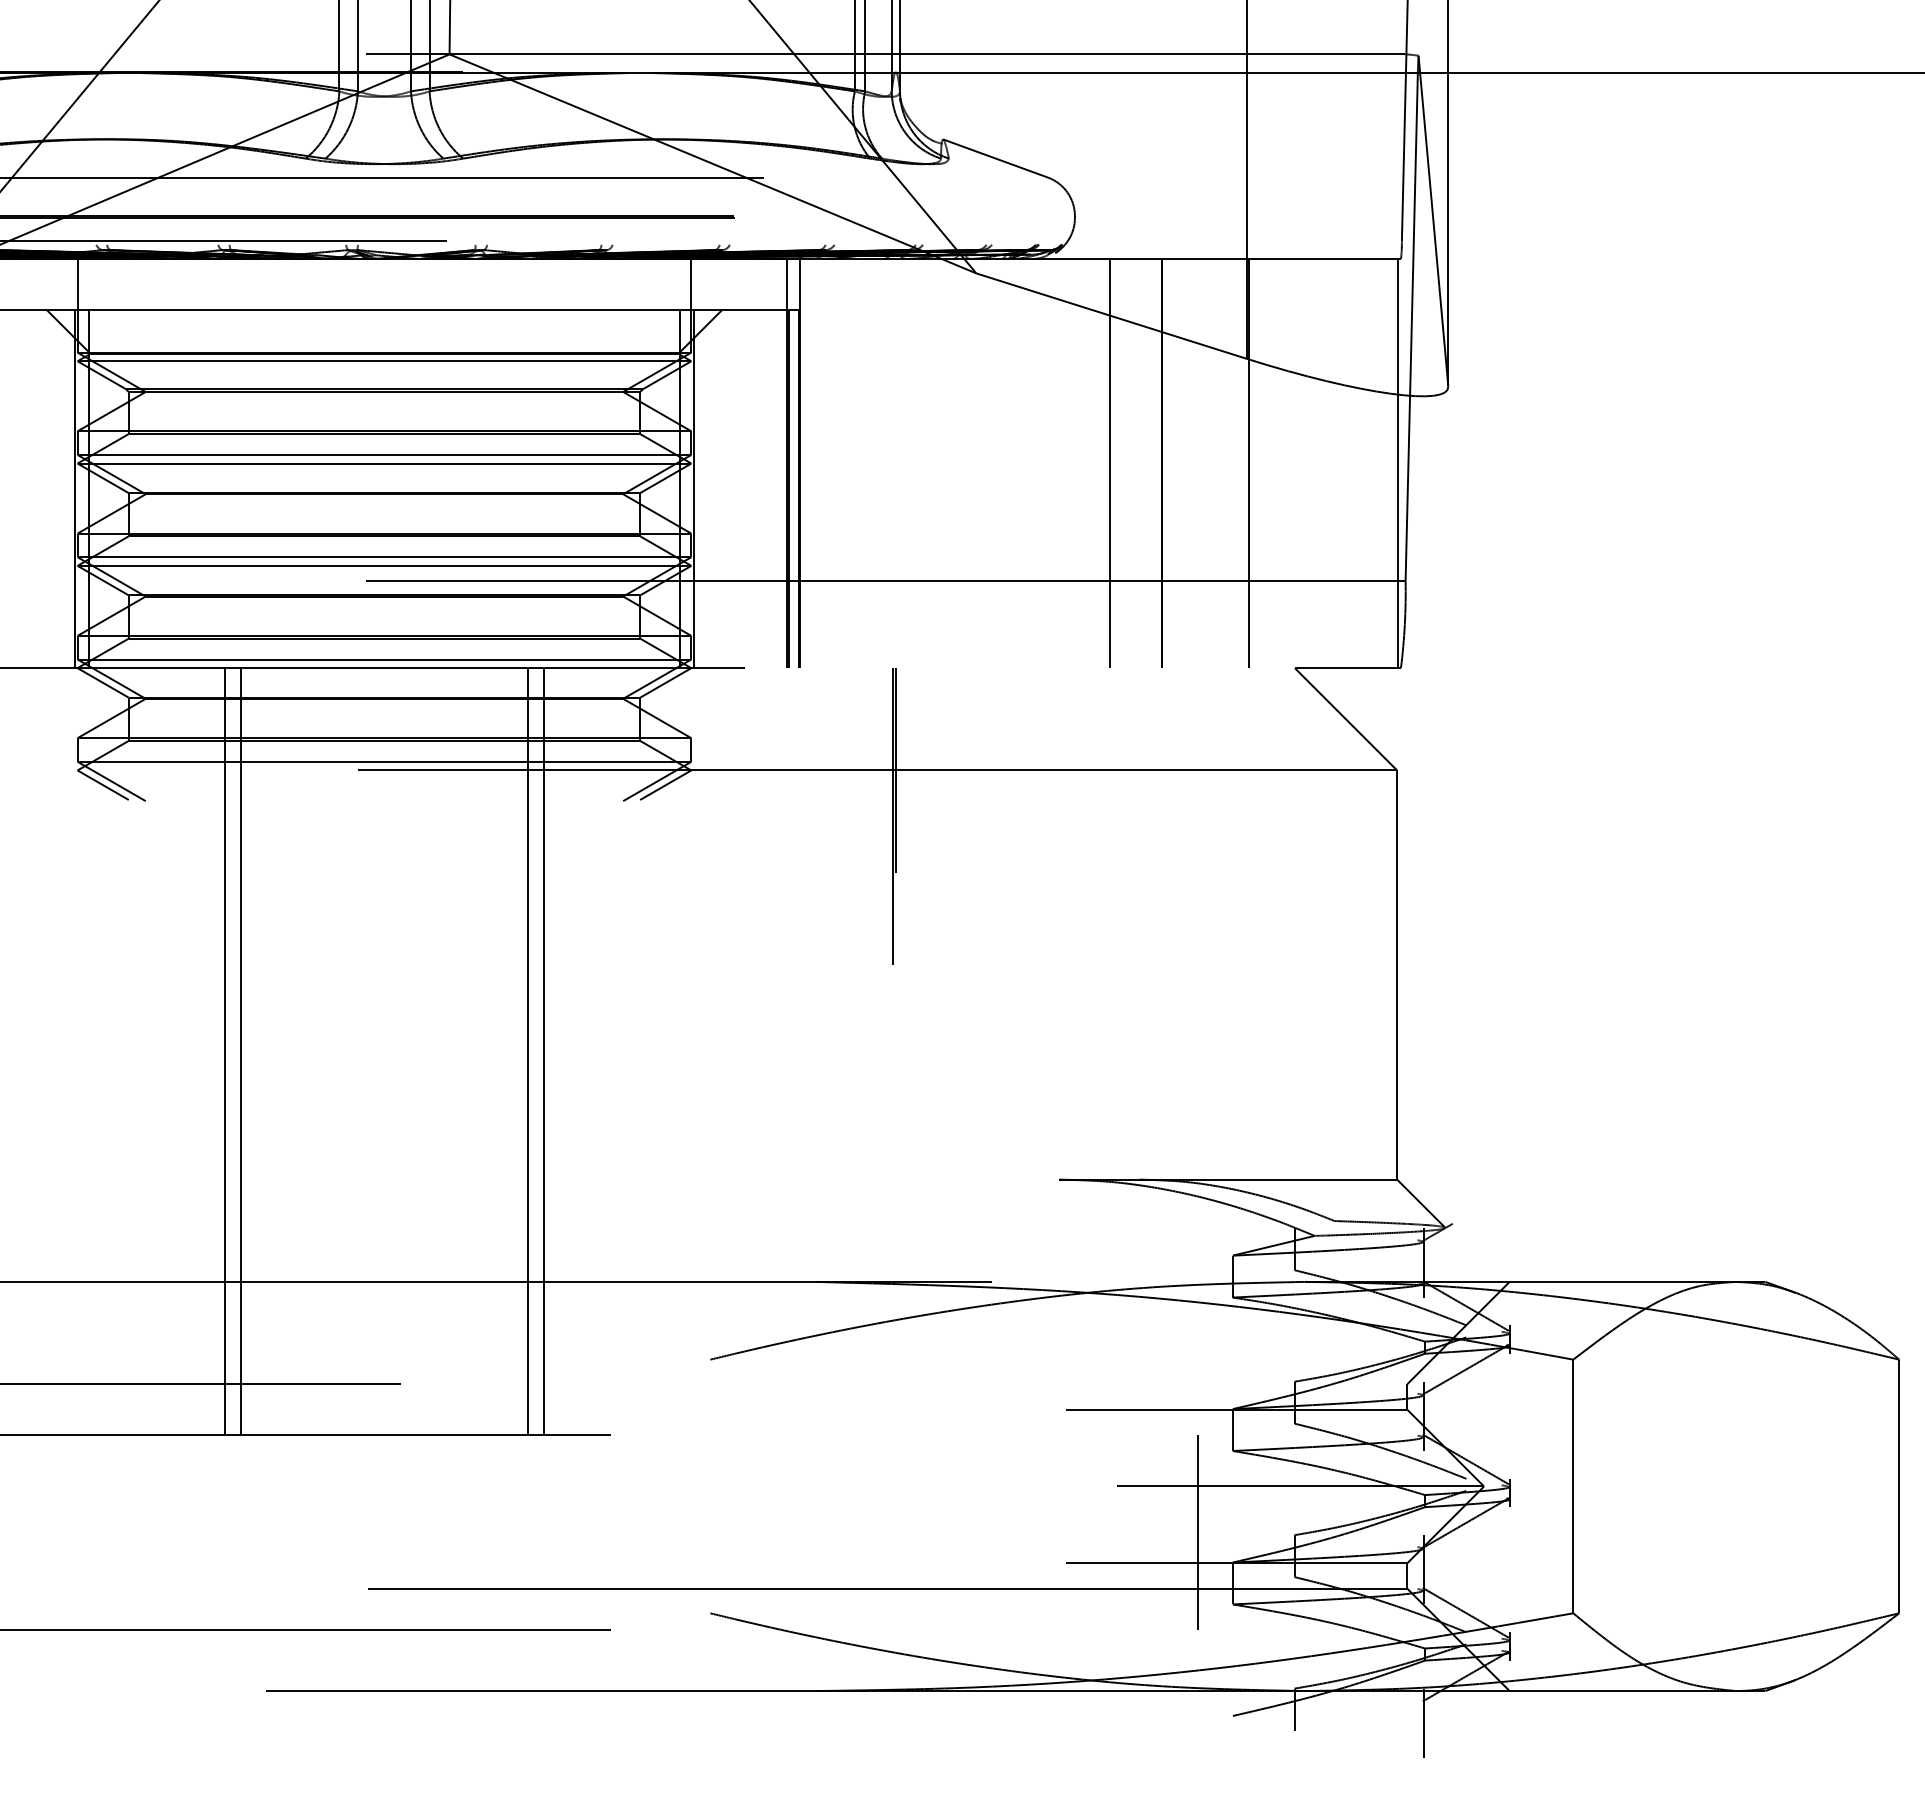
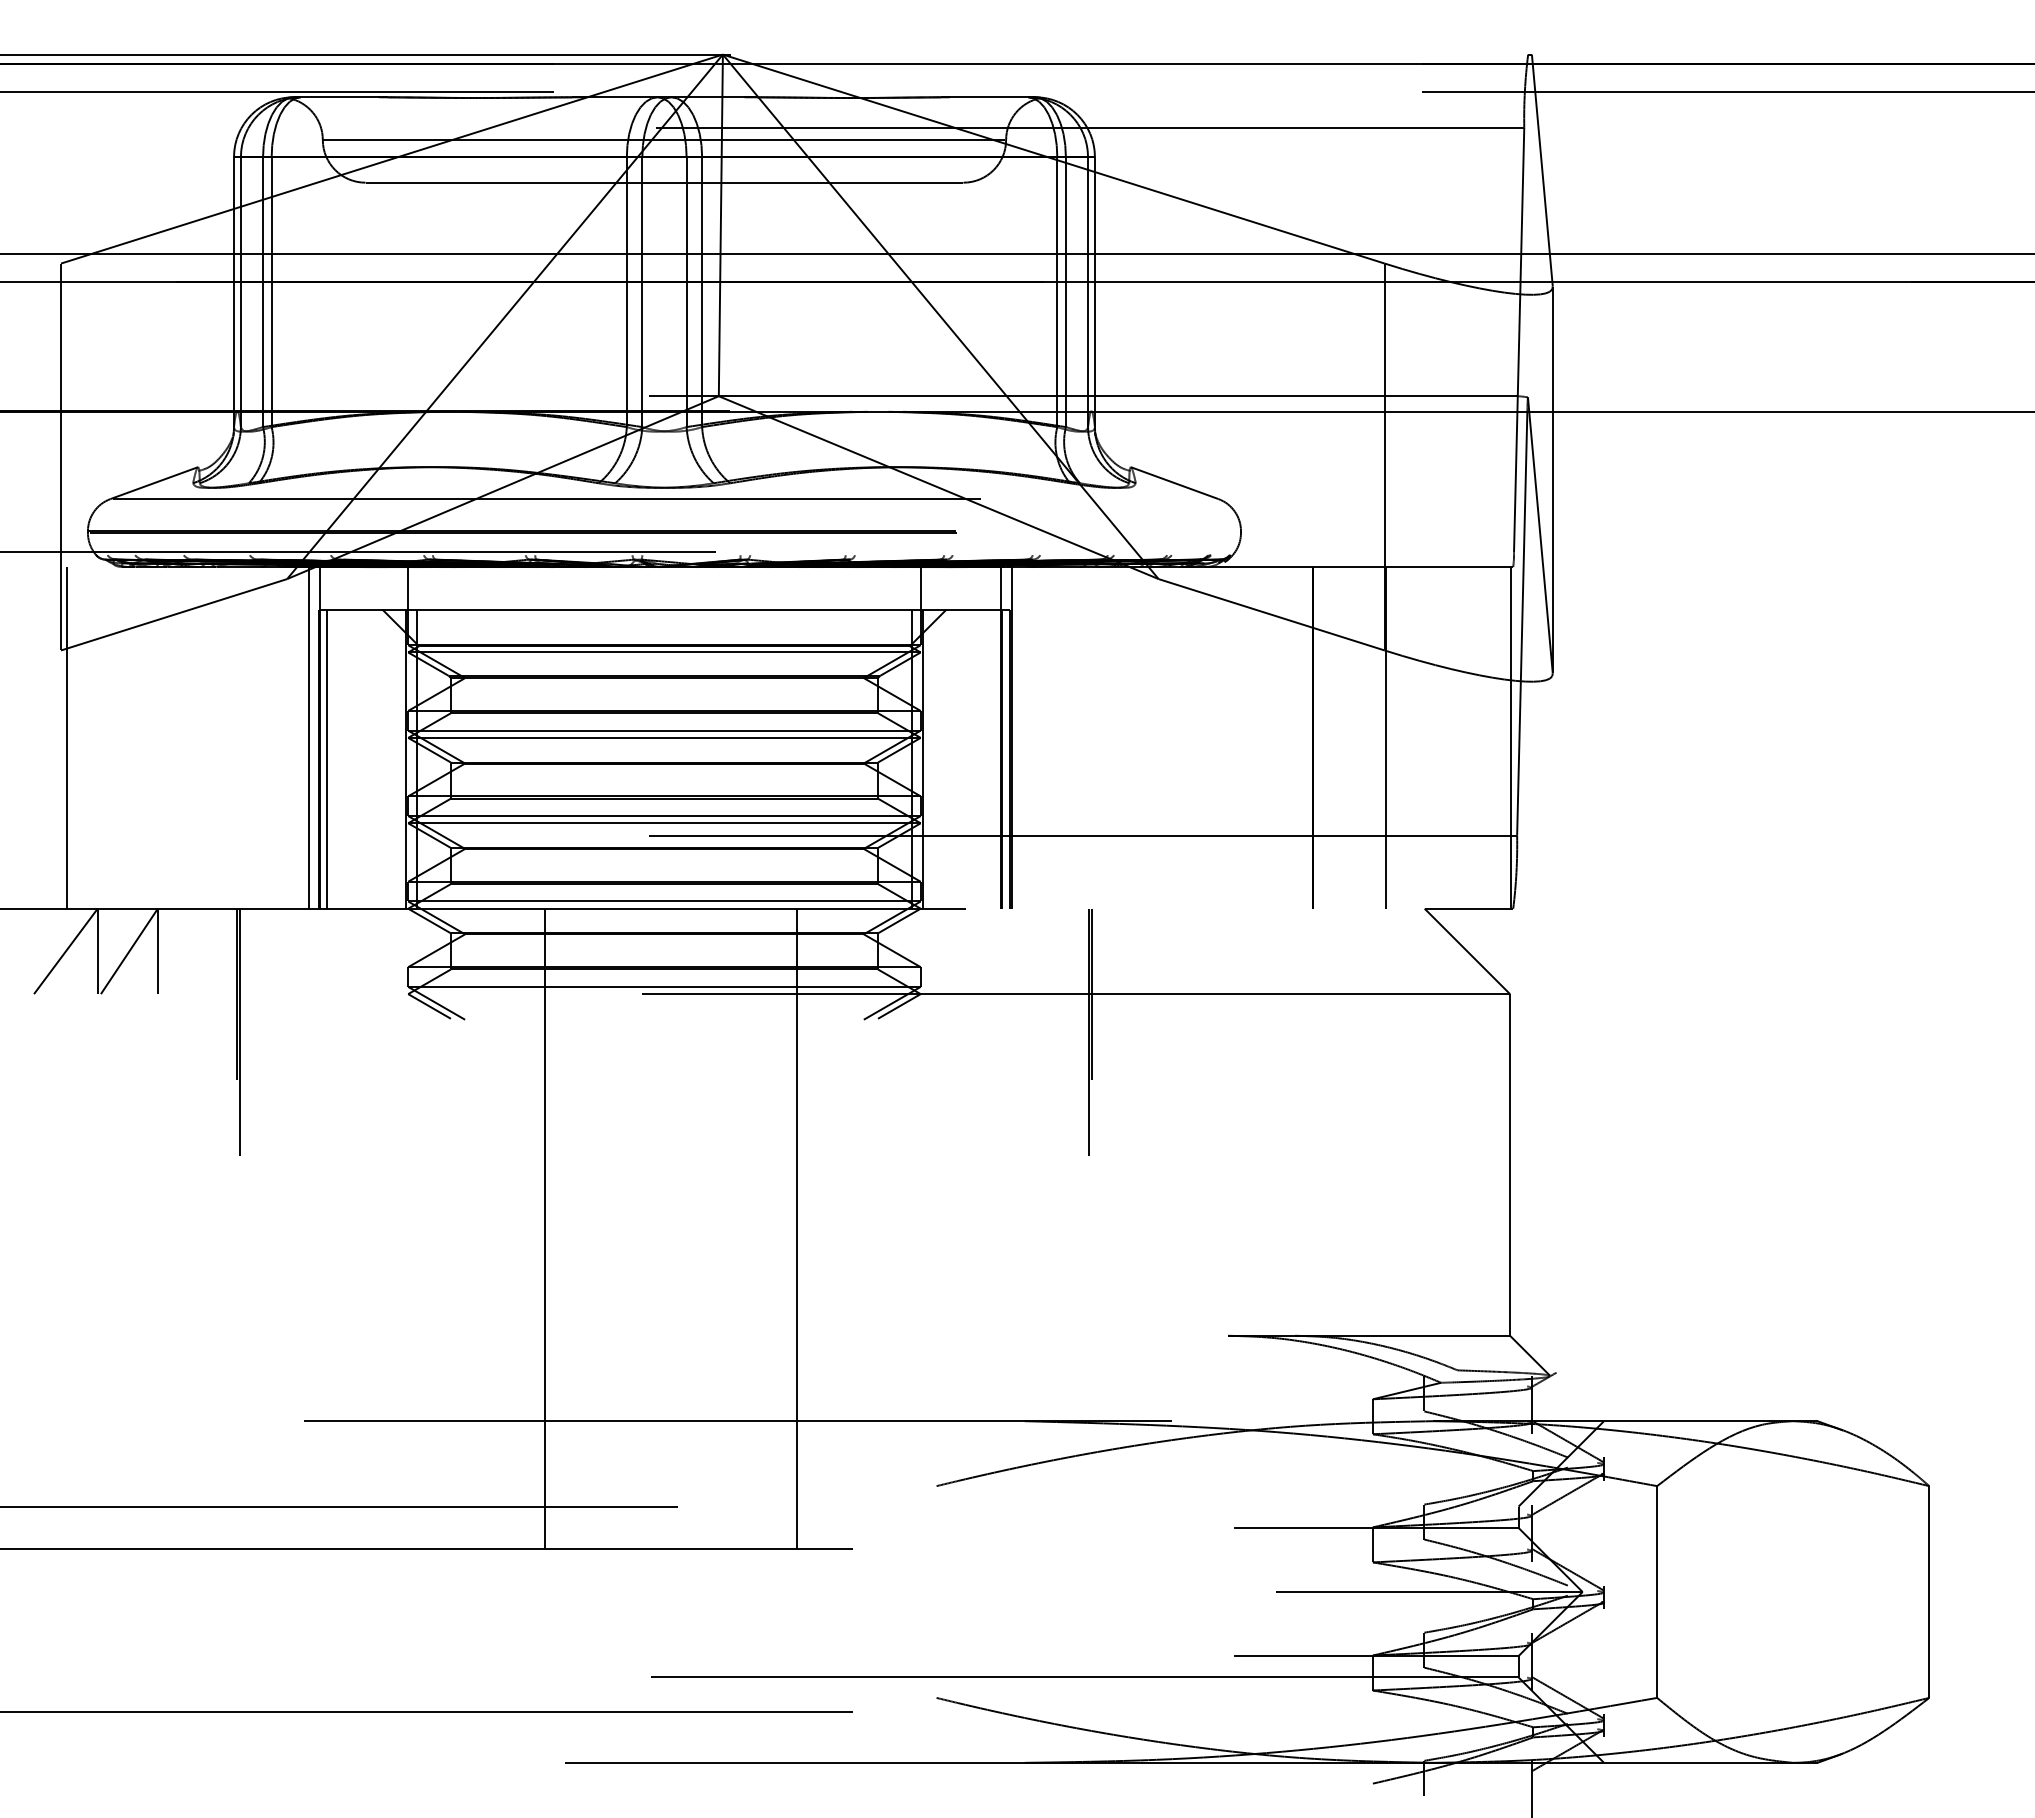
line: (1110, 463) -> (1270, 737), removed
line: (225, 1051) -> (531, 1228), removed
line: (528, 1051) -> (784, 1228), removed
line: (1197, 1532) -> (1343, 1630), removed

